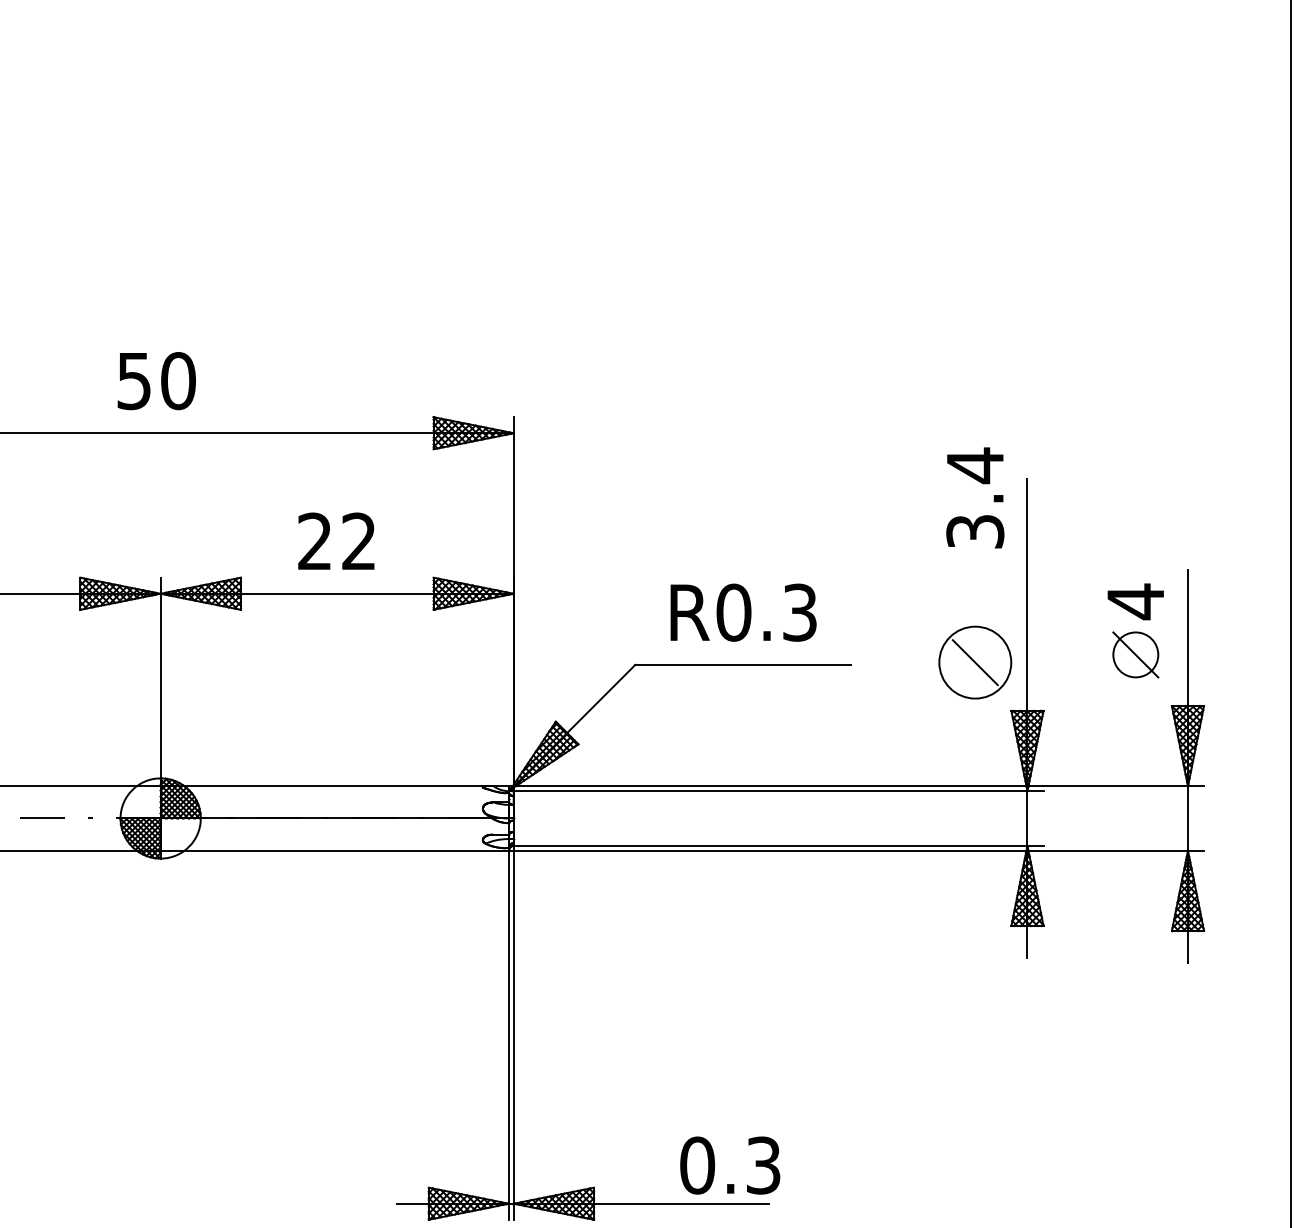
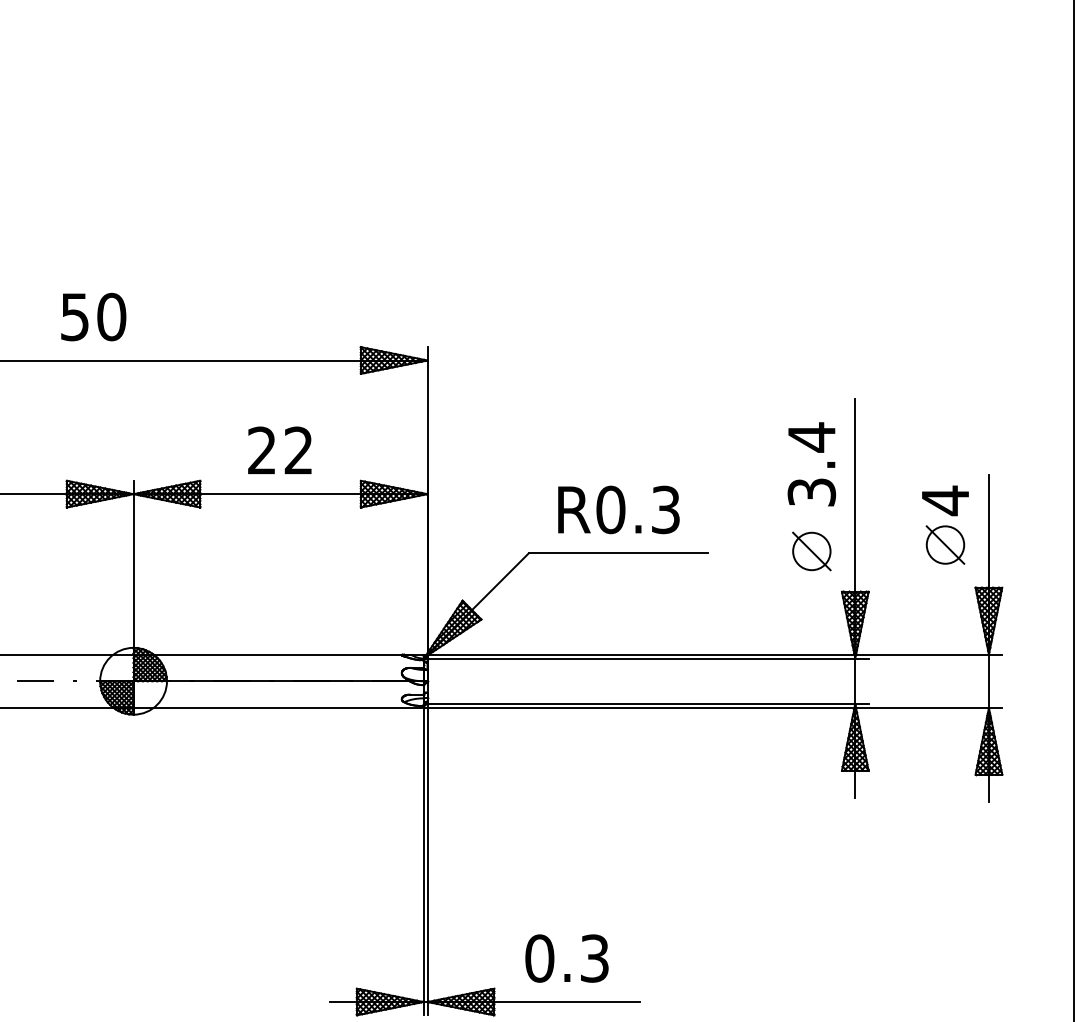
text: (156, 381) -> (93, 317), moved
text: (975, 497) -> (812, 463), moved
circle: (974, 662) -> (811, 551), size x0.62
text: (730, 1165) -> (567, 958), moved

